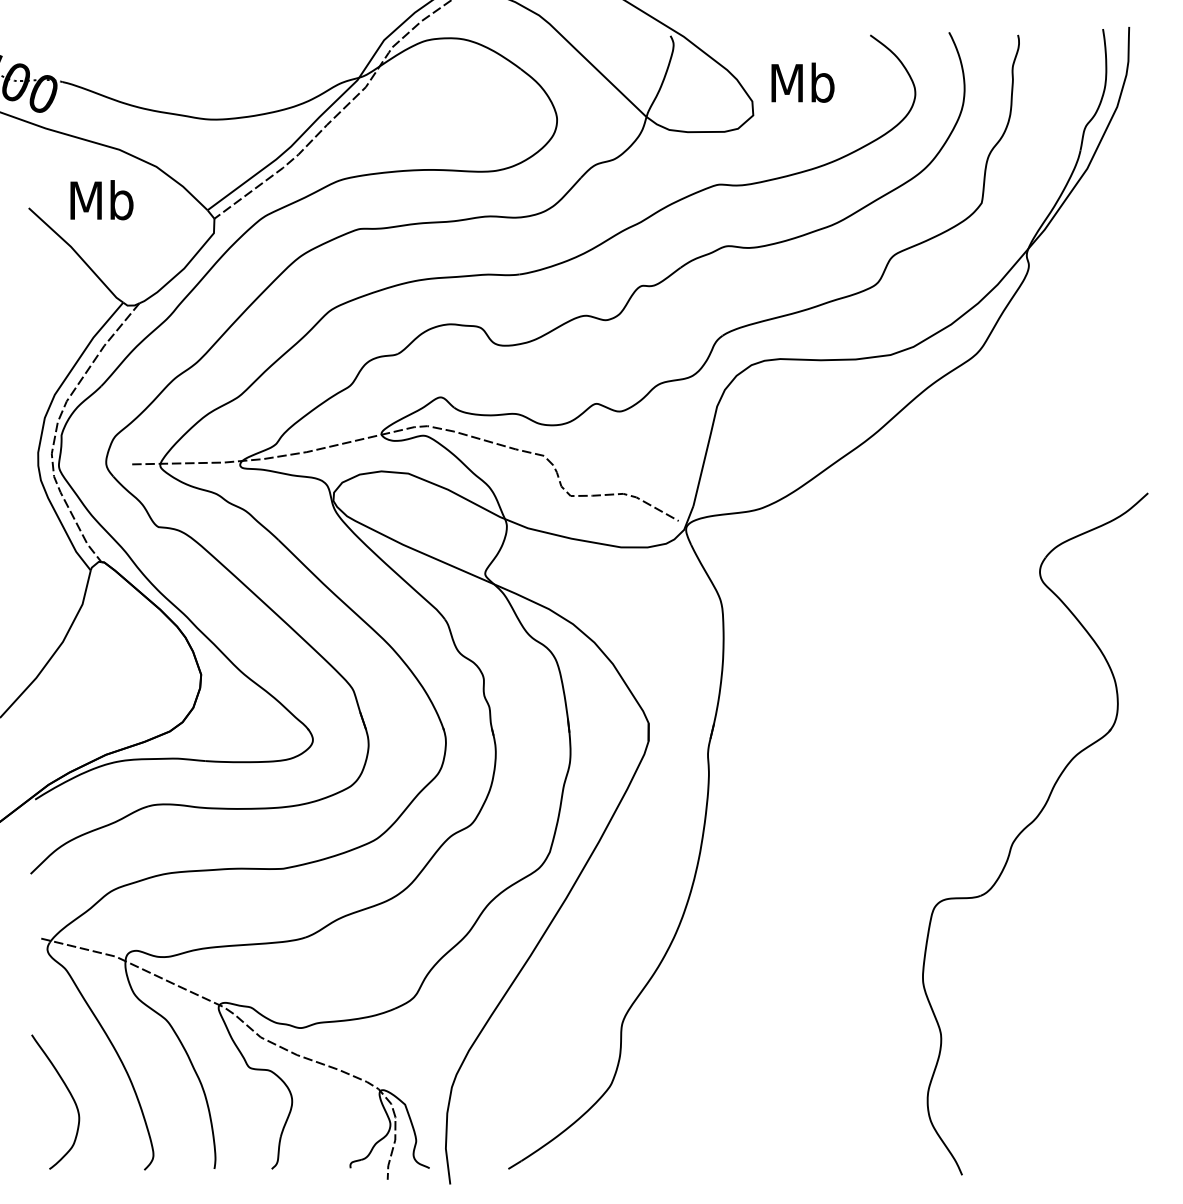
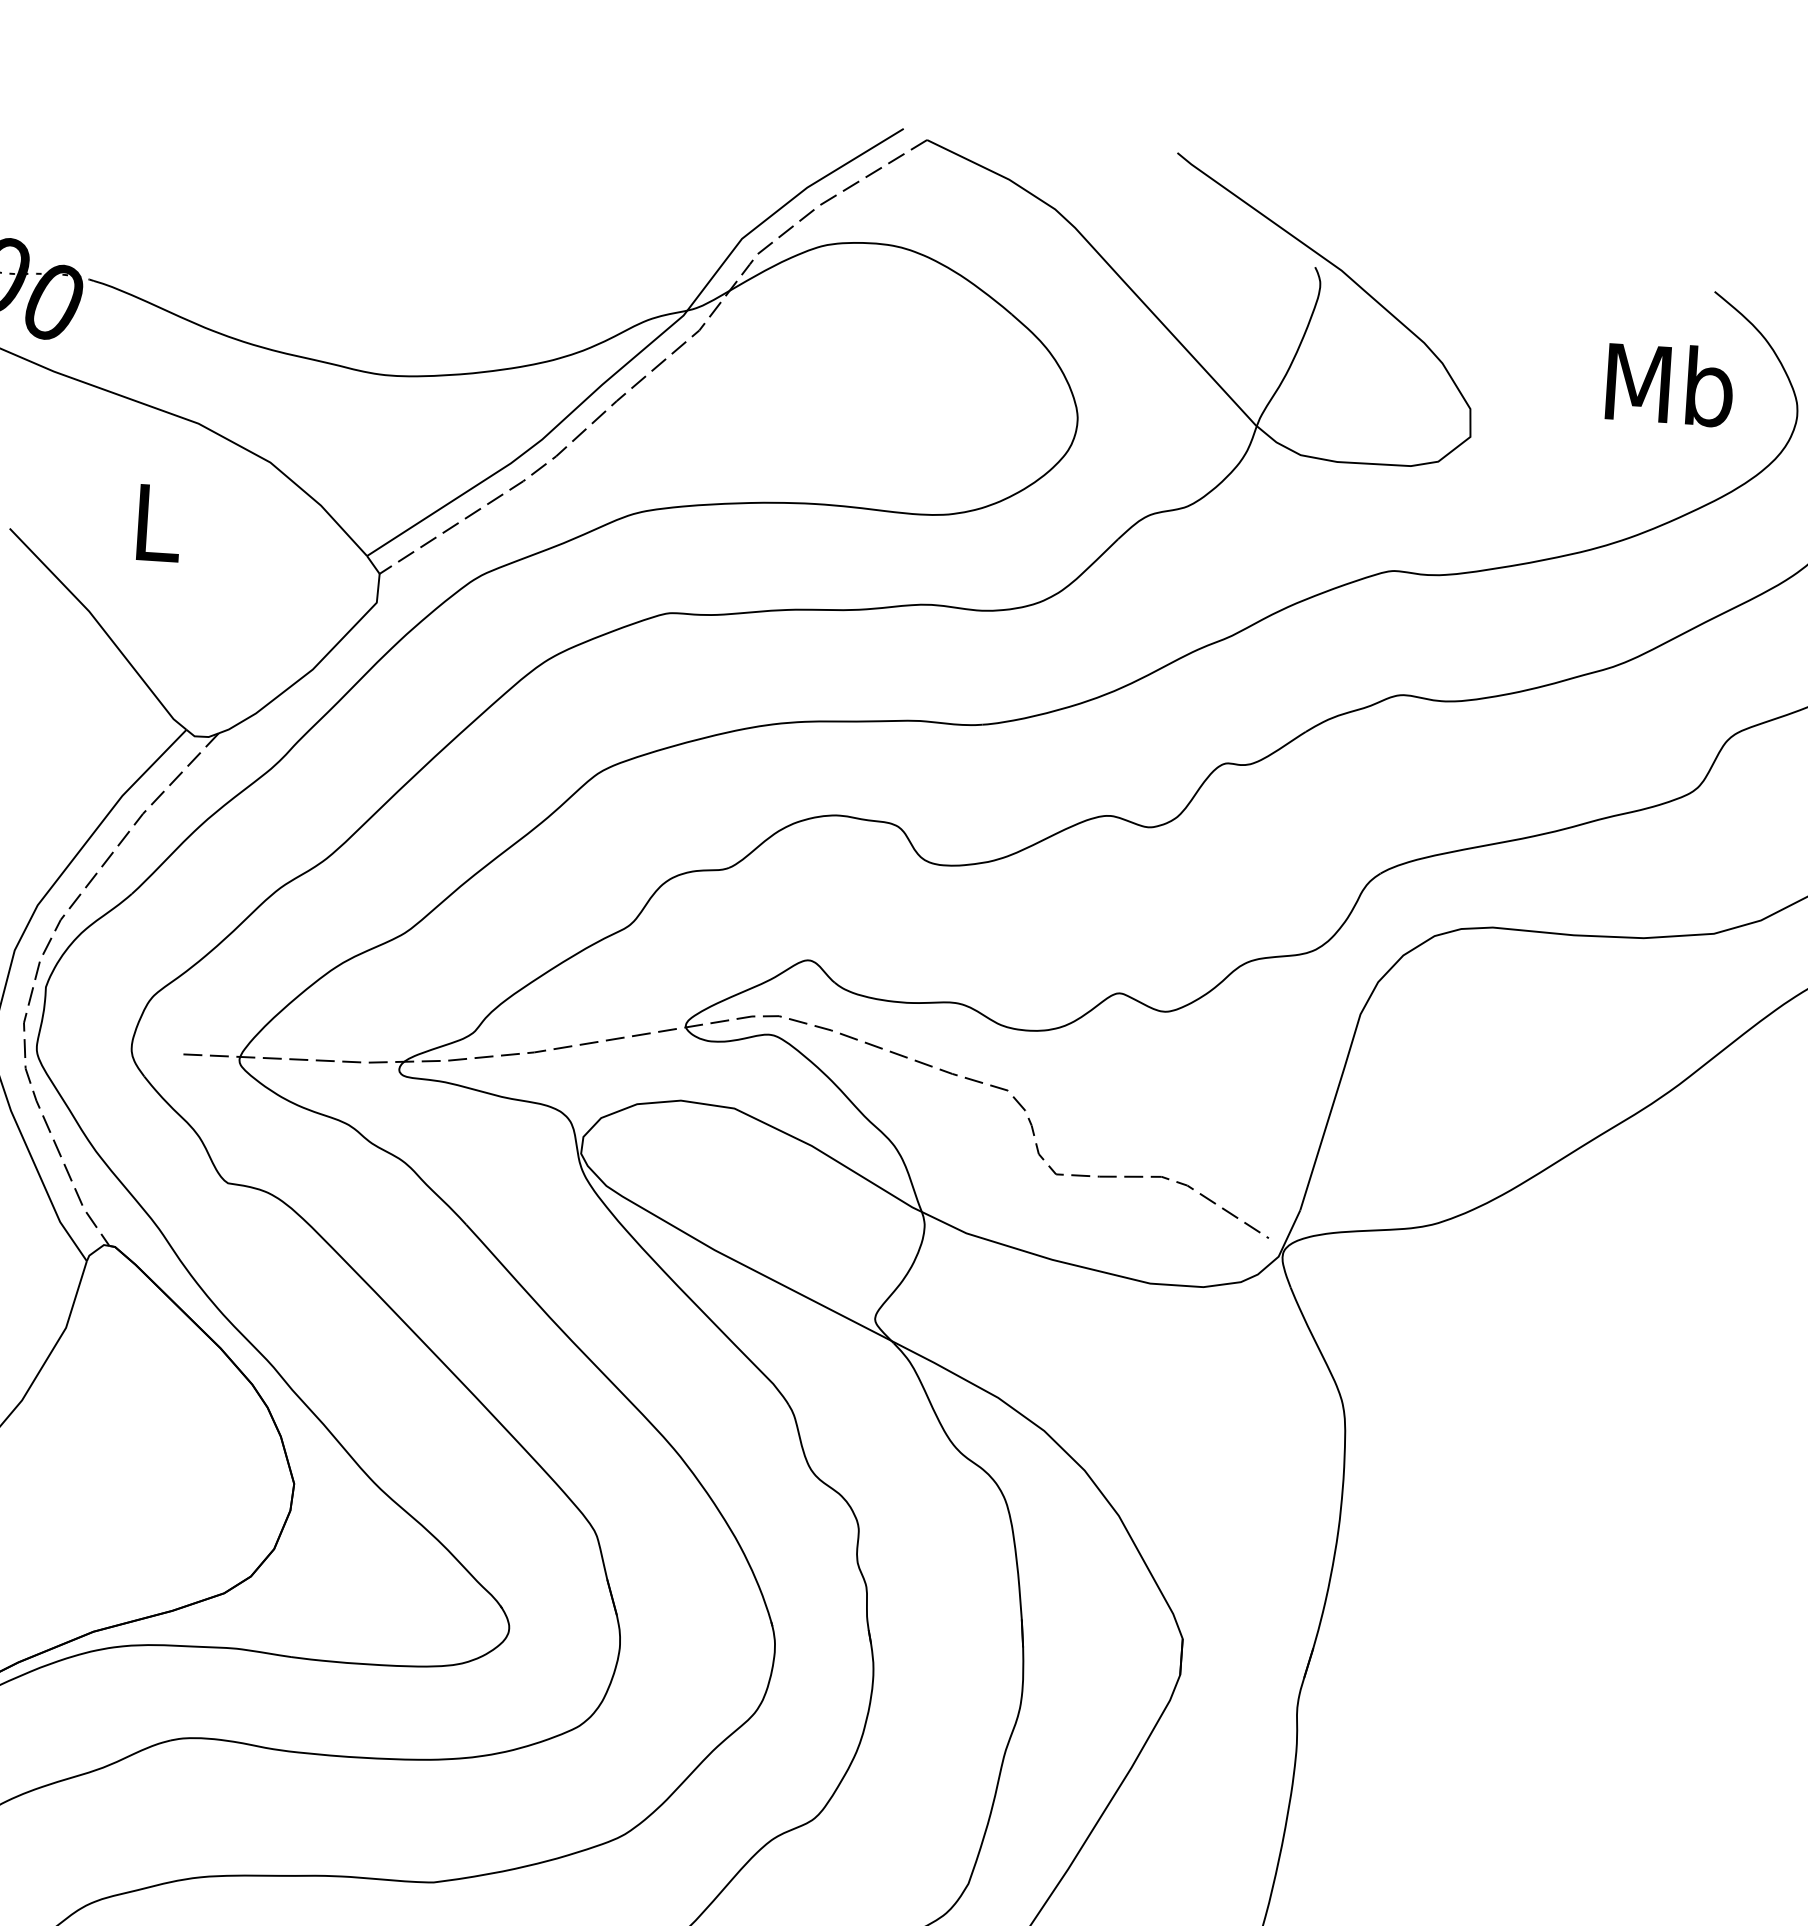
text: (802, 82) -> (1669, 383), moved
text: (101, 200) -> (156, 522), Mb -> L

